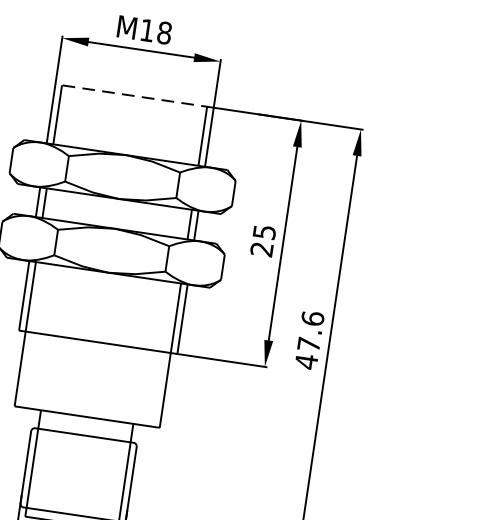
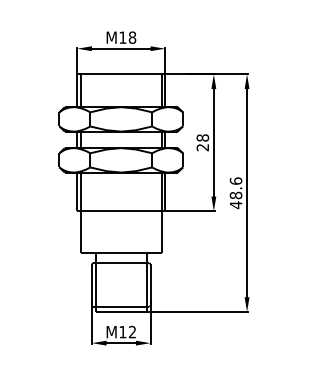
line: (134, 96) -> (121, 74), dashed -> solid
text: (264, 231) -> (202, 137), 25 -> 28
text: (307, 344) -> (235, 195), 47.6 -> 48.6

